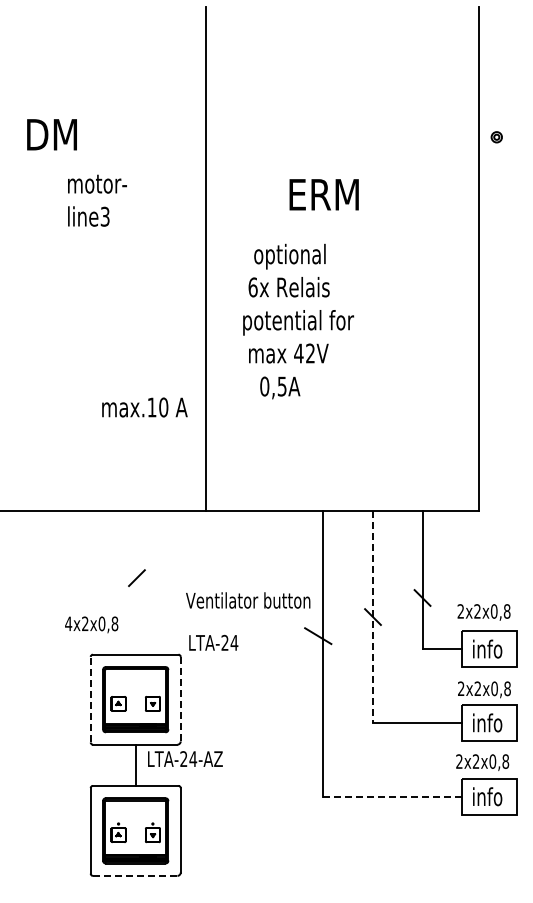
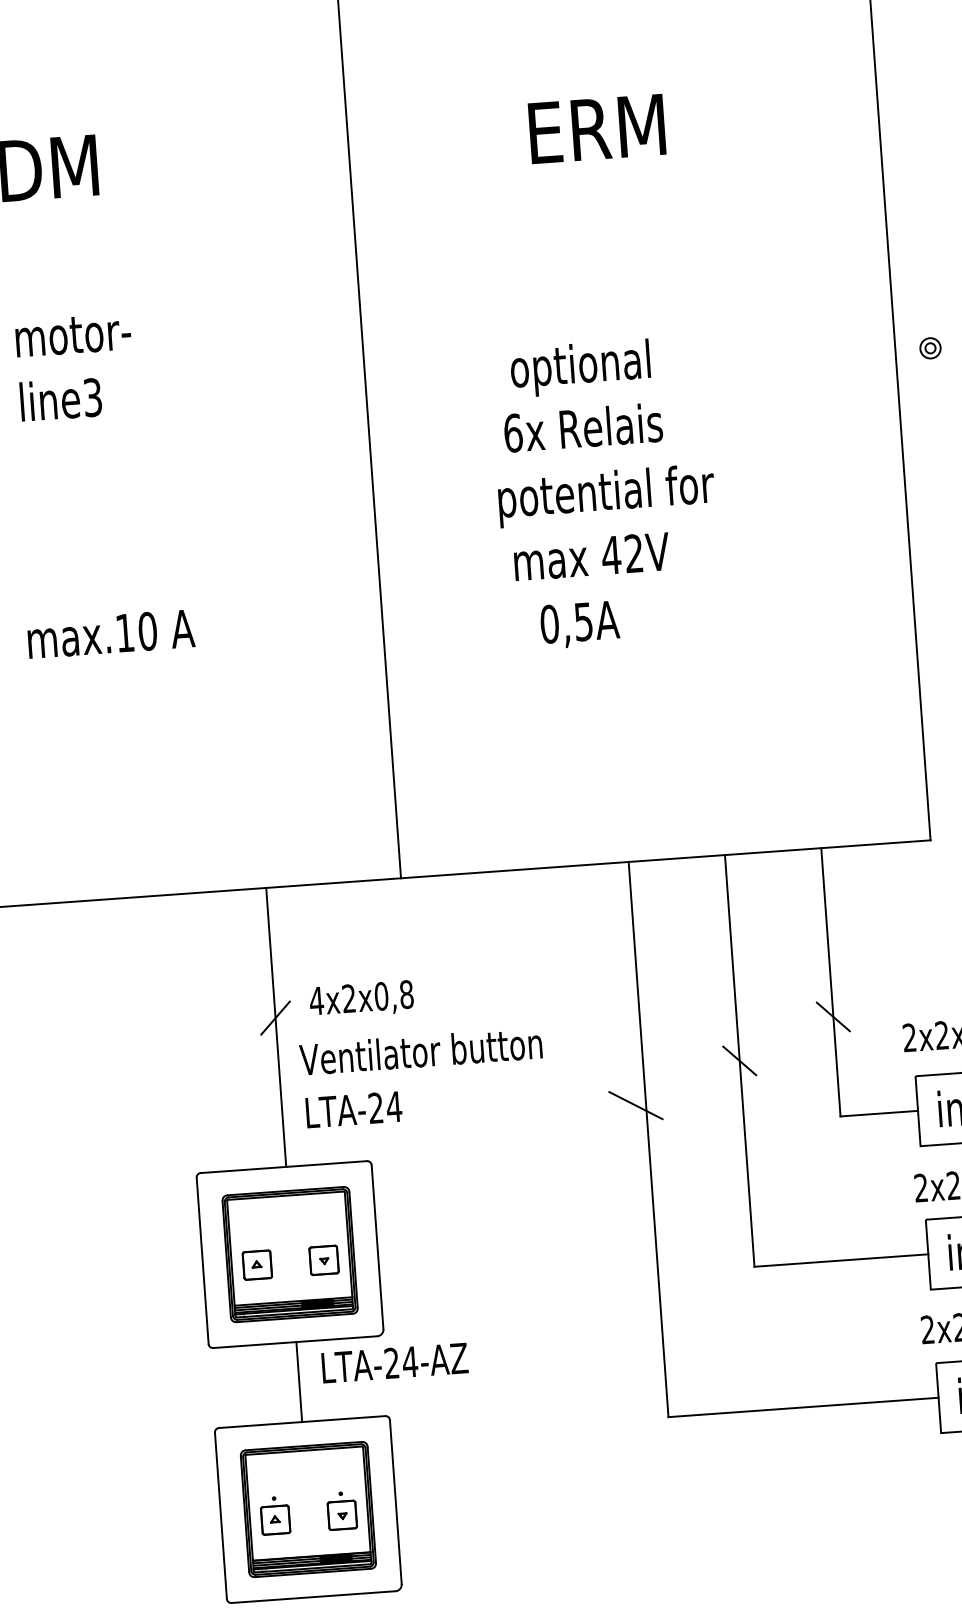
part: (496, 137) -> (929, 348), moved
text: (323, 194) -> (595, 128), moved
text: (97, 200) -> (75, 367), moved
text: (298, 321) -> (606, 493), moved
text: (144, 407) -> (110, 634), moved
line: (136, 582) -> (275, 1026), added
text: (248, 600) -> (421, 1051), moved
line: (372, 617) -> (738, 1061), dashed -> solid
text: (91, 624) -> (361, 999), moved
text: (213, 642) -> (353, 1108), moved
line: (90, 699) -> (202, 1260), dashed -> solid
line: (180, 699) -> (377, 1247), dashed -> solid
line: (392, 796) -> (802, 1406), dashed -> solid
line: (134, 875) -> (312, 1596), dashed -> solid

